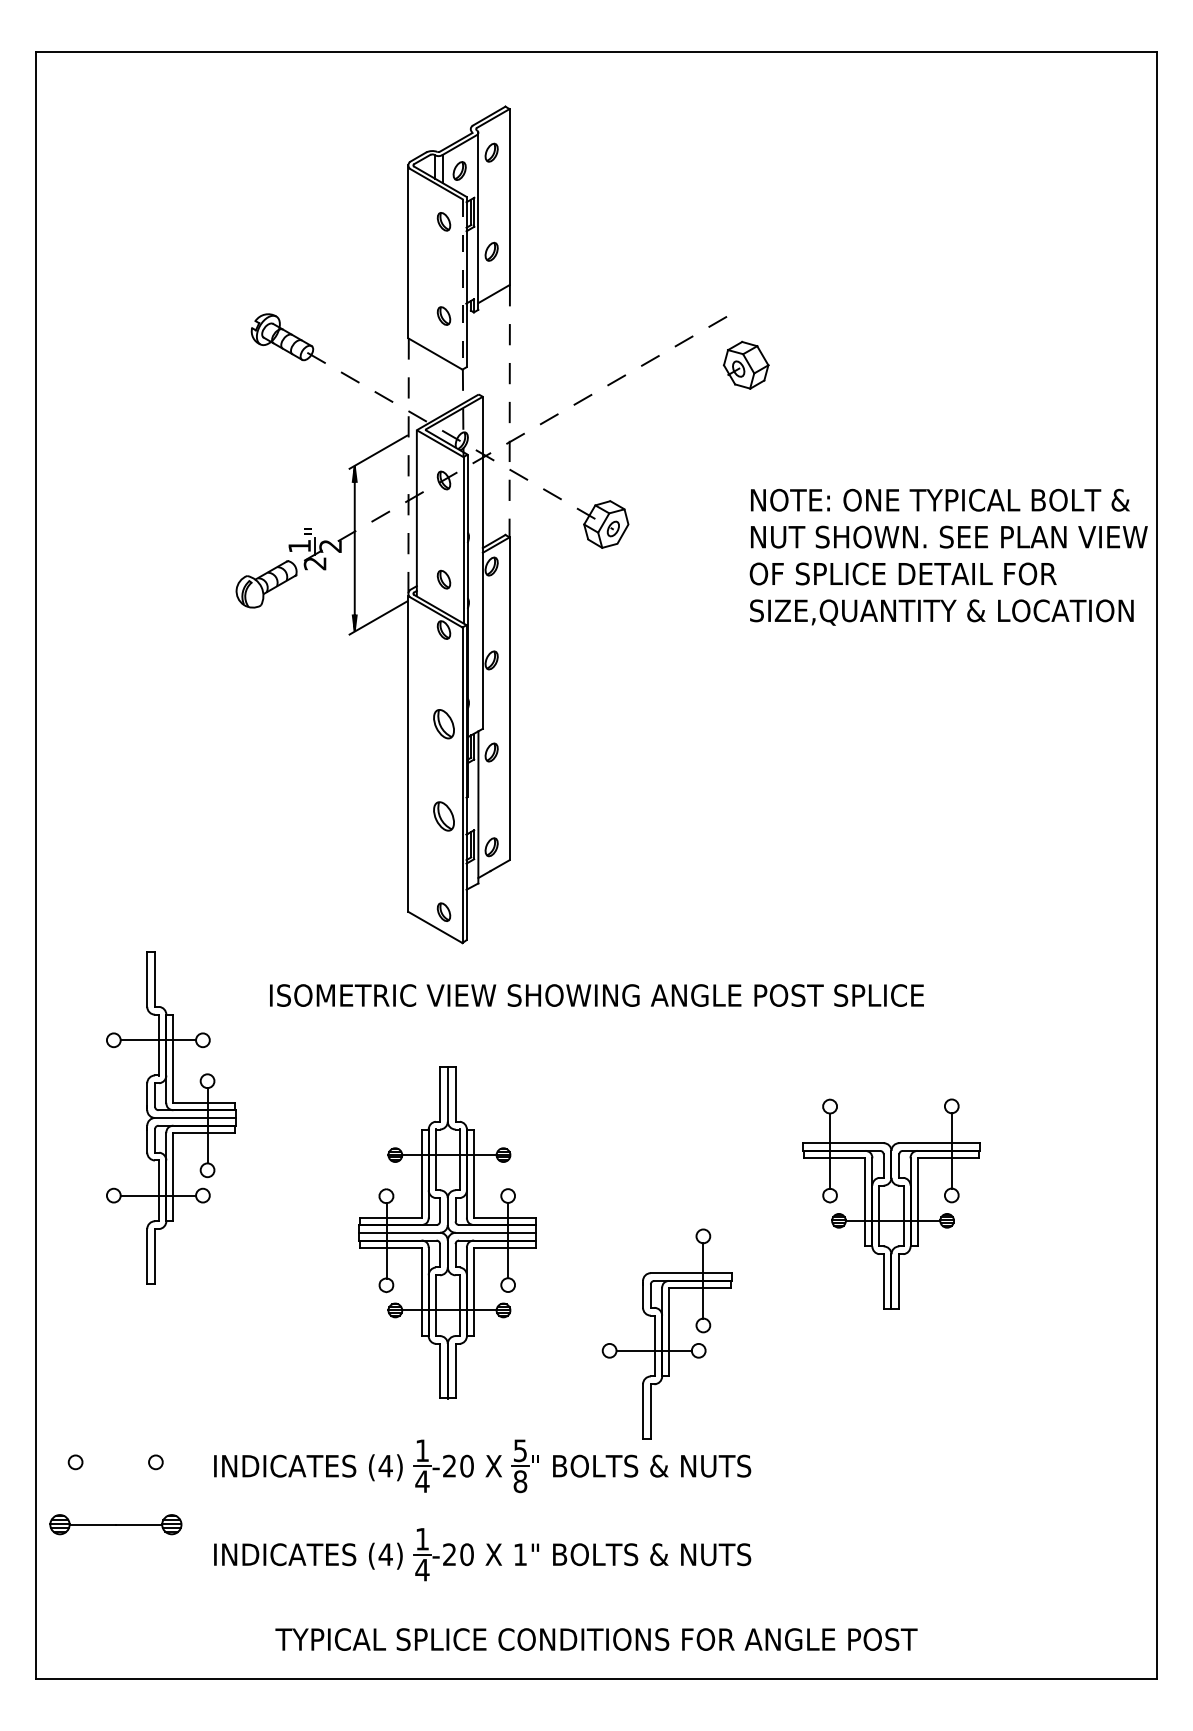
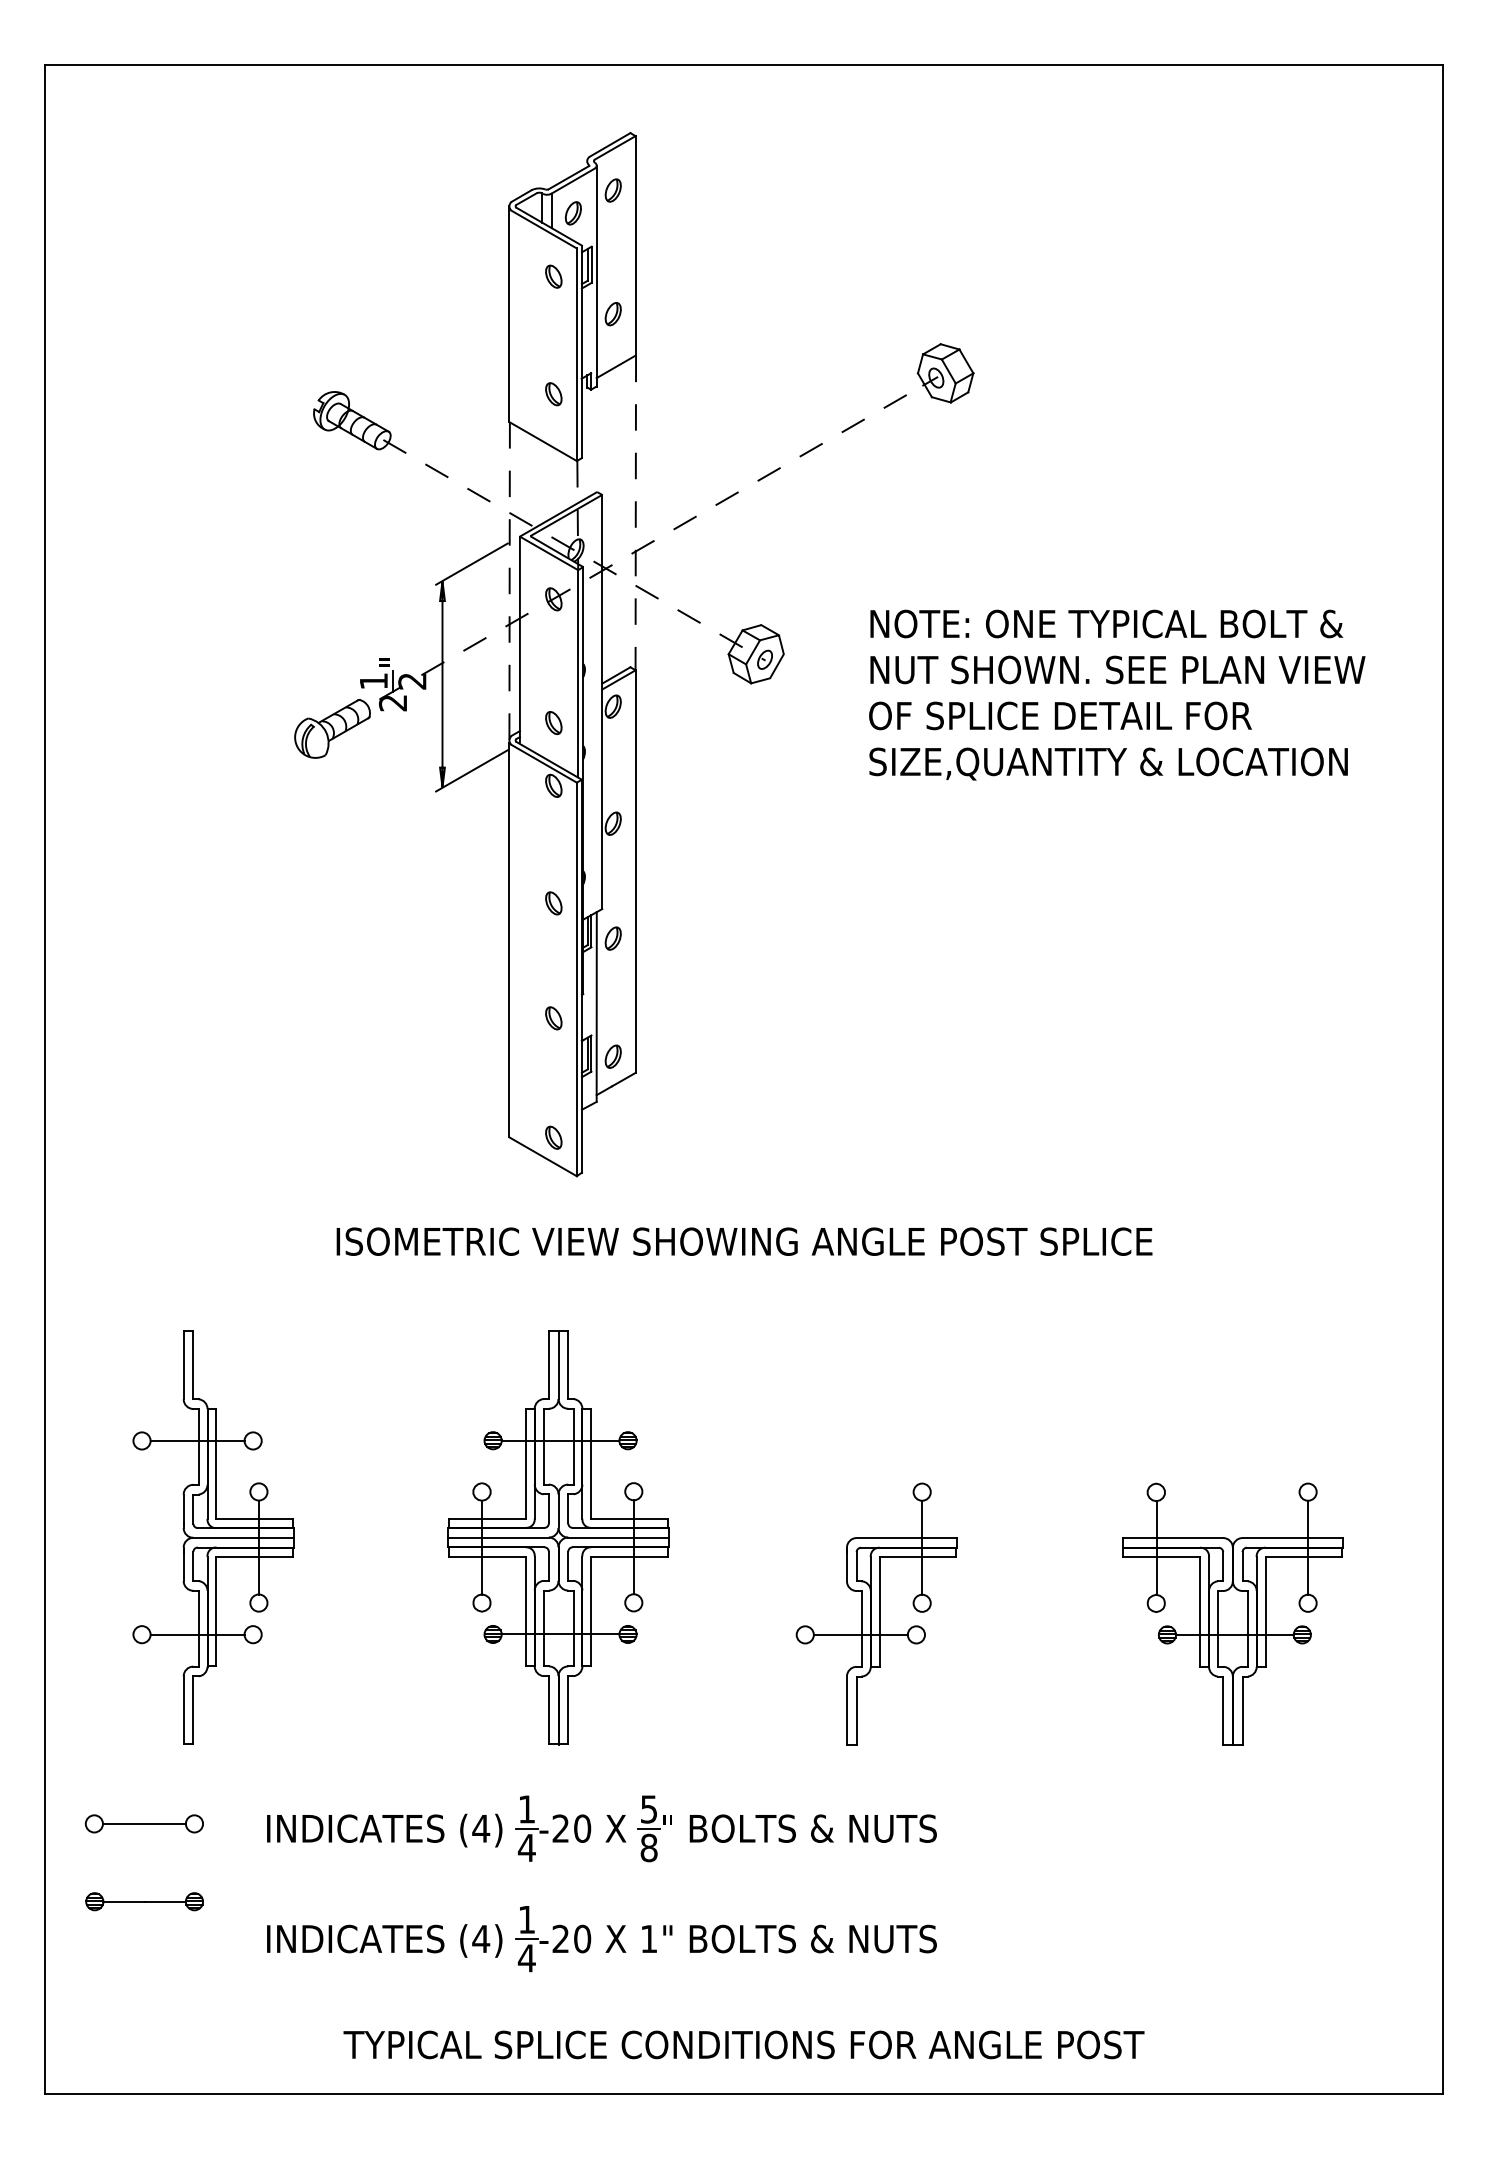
line: (462, 284) -> (576, 354), dashed -> solid
part: (745, 364) -> (944, 372), moved
text: (948, 556) -> (1116, 694), moved
part: (443, 724) -> (553, 903), size x0.62
part: (443, 816) -> (553, 1018), size x0.62
part: (171, 1117) -> (213, 1537), moved
part: (891, 1203) -> (1232, 1613), moved
part: (666, 1333) -> (876, 1613), moved
line: (115, 1462) -> (144, 1824), added
part: (115, 1524) -> (144, 1901), size x0.71

